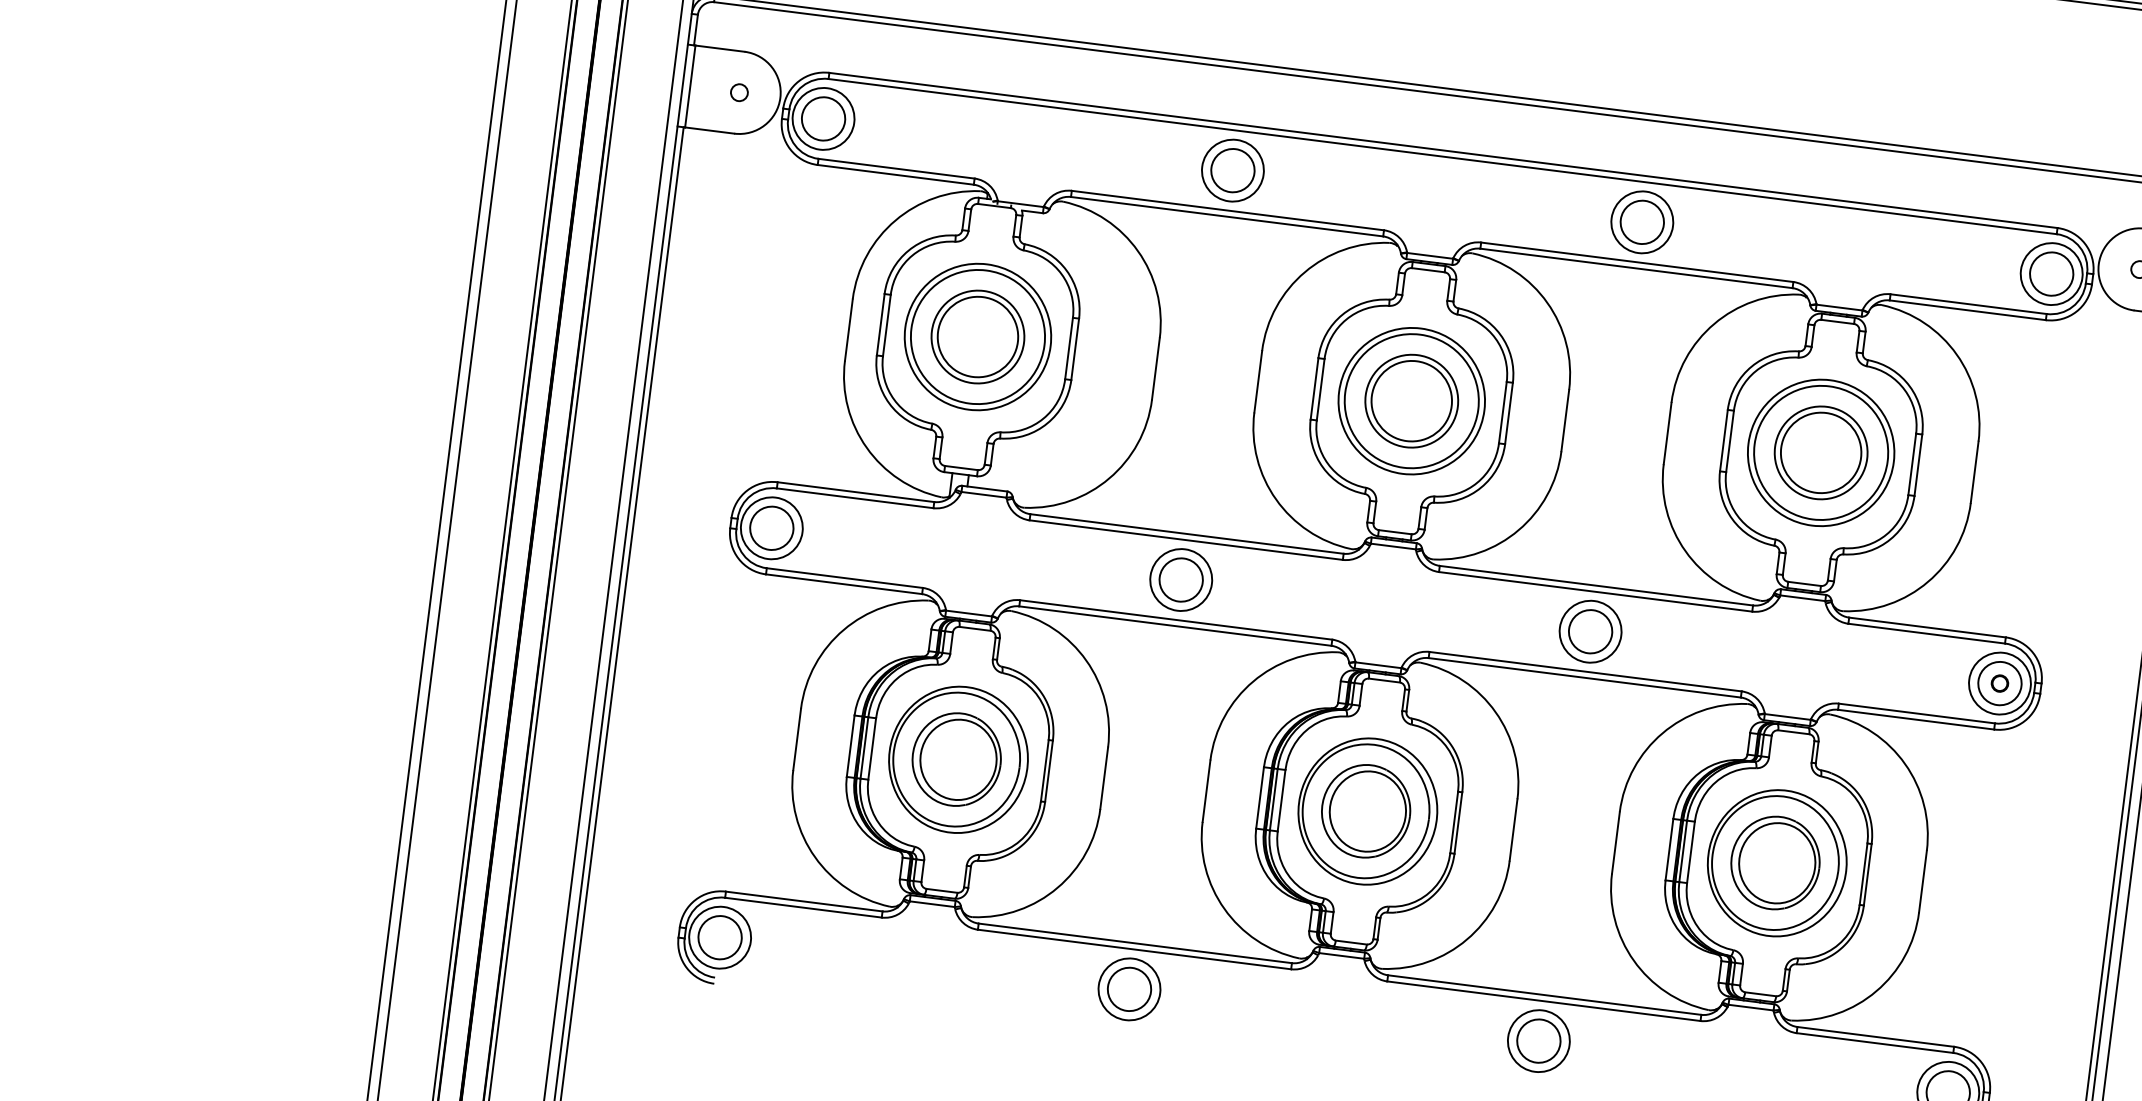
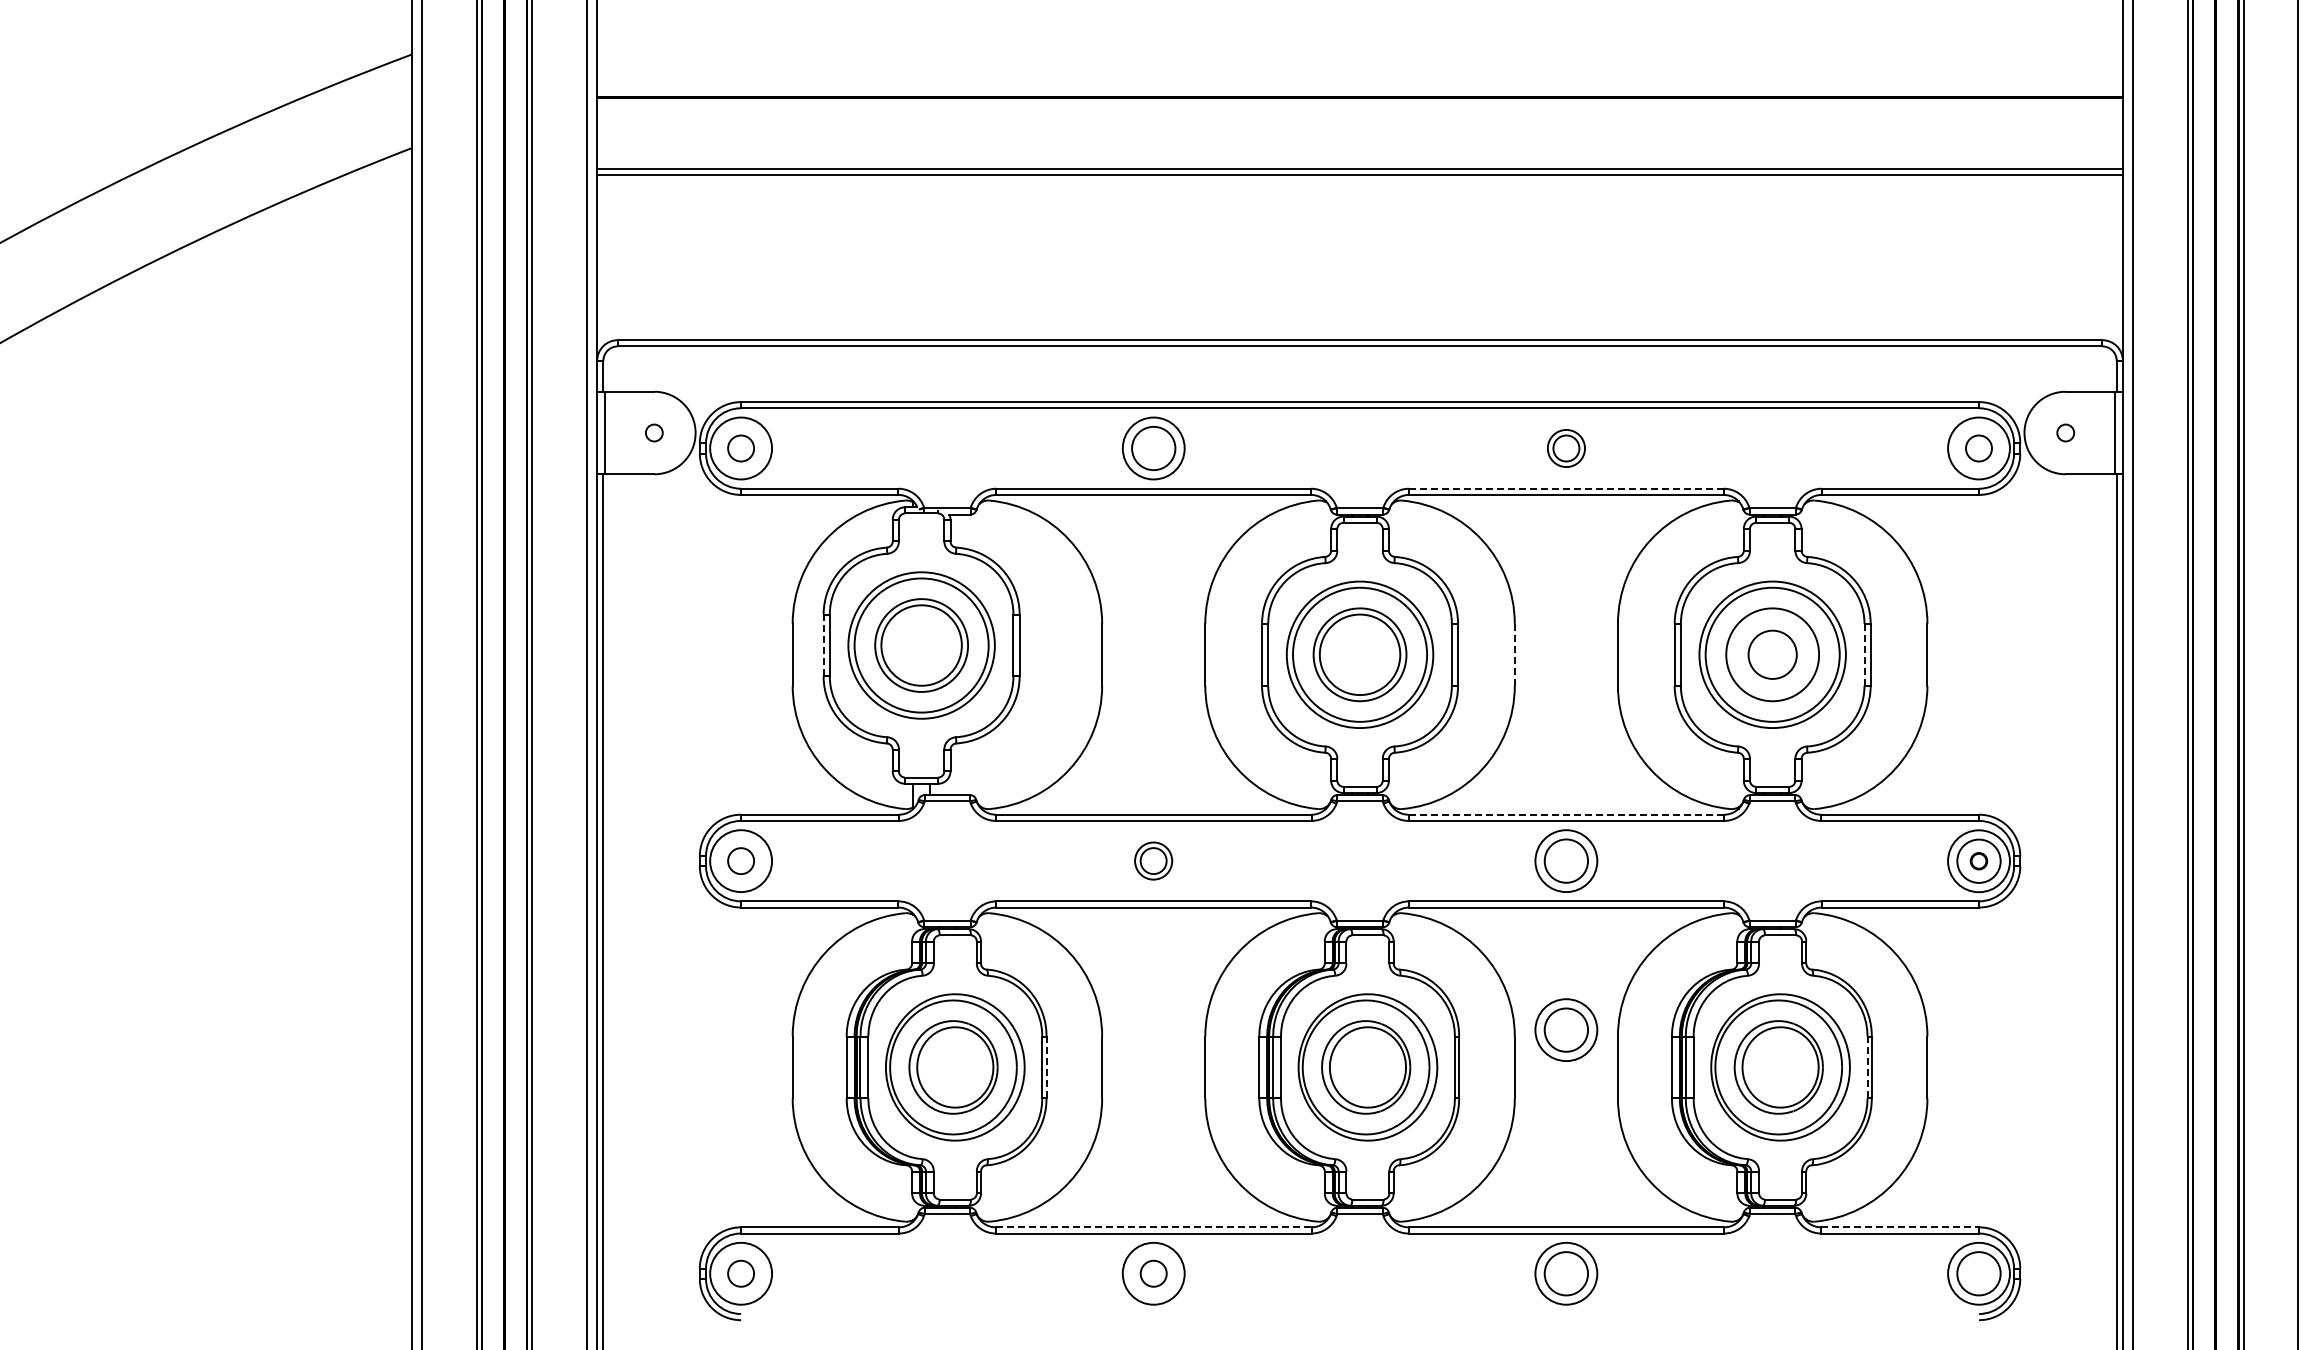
circle: (822, 118) -> (740, 448), size x0.6
part: (1642, 222) -> (1566, 448), size x0.6
line: (1637, 262) -> (1566, 488), solid -> dashed
circle: (2051, 274) -> (1978, 448), size x0.6
line: (880, 324) -> (823, 645), solid -> dashed
line: (1565, 420) -> (1514, 654), solid -> dashed
circle: (1821, 452) -> (1772, 654), size x0.6
line: (1912, 464) -> (1864, 654), solid -> dashed
circle: (771, 527) -> (740, 860), size x0.6
part: (1181, 579) -> (1153, 860), size x0.6
line: (1596, 585) -> (1566, 814), solid -> dashed
line: (1048, 771) -> (1046, 1067), solid -> dashed
part: (1569, 798) -> (1566, 1029), added
line: (1863, 874) -> (1867, 1067), solid -> dashed
circle: (719, 937) -> (740, 1273), size x0.6
line: (1135, 943) -> (1153, 1227), solid -> dashed
circle: (1129, 989) -> (1153, 1273), size x0.6
line: (1876, 1037) -> (1900, 1227), solid -> dashed

